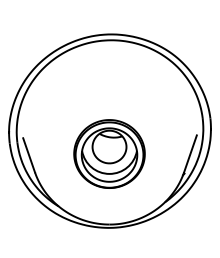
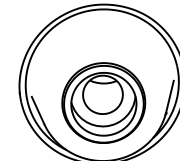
part: (109, 153) -> (103, 102), size x1.43

